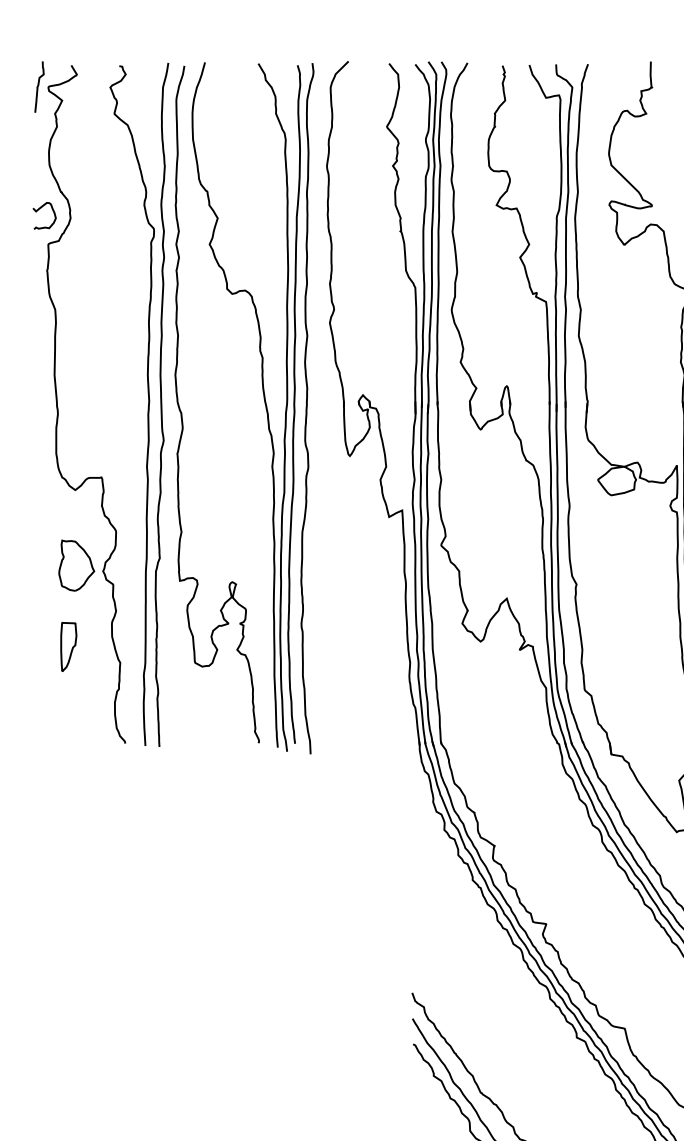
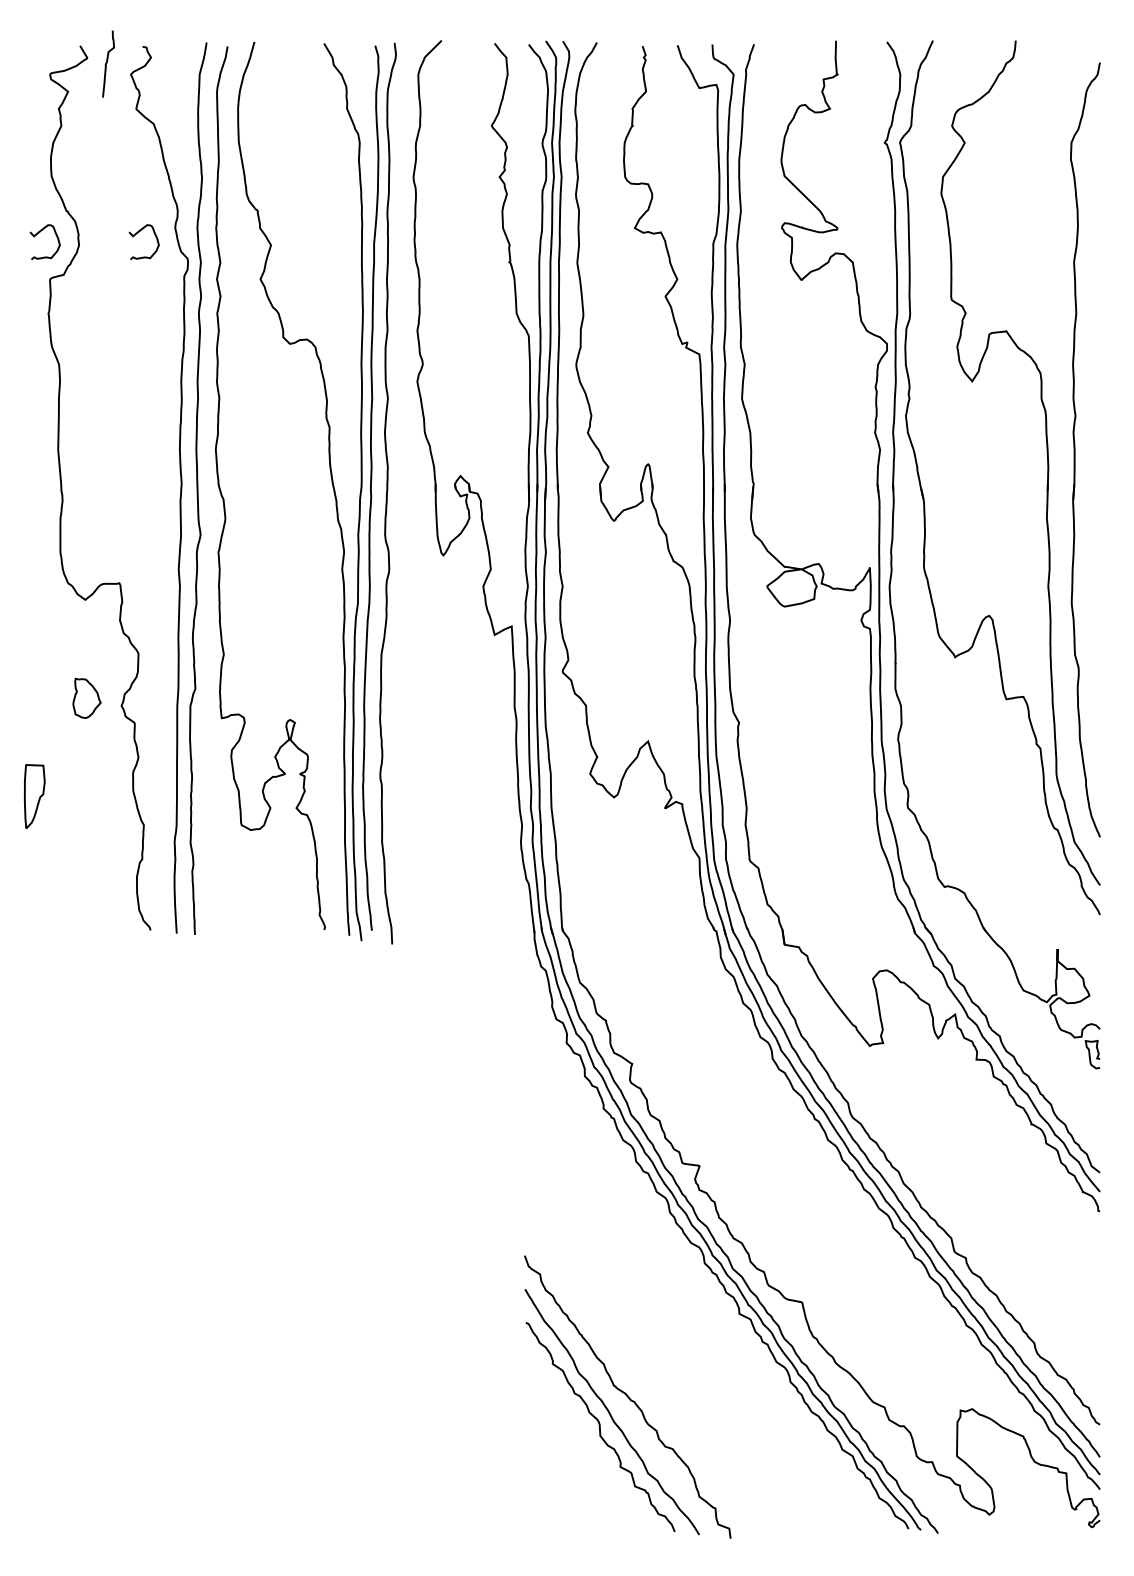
curve: (38, 86) -> (107, 63), moved
curve: (116, 209) -> (138, 233), added
part: (76, 565) -> (86, 698), size x0.6
part: (68, 647) -> (34, 796), moved

